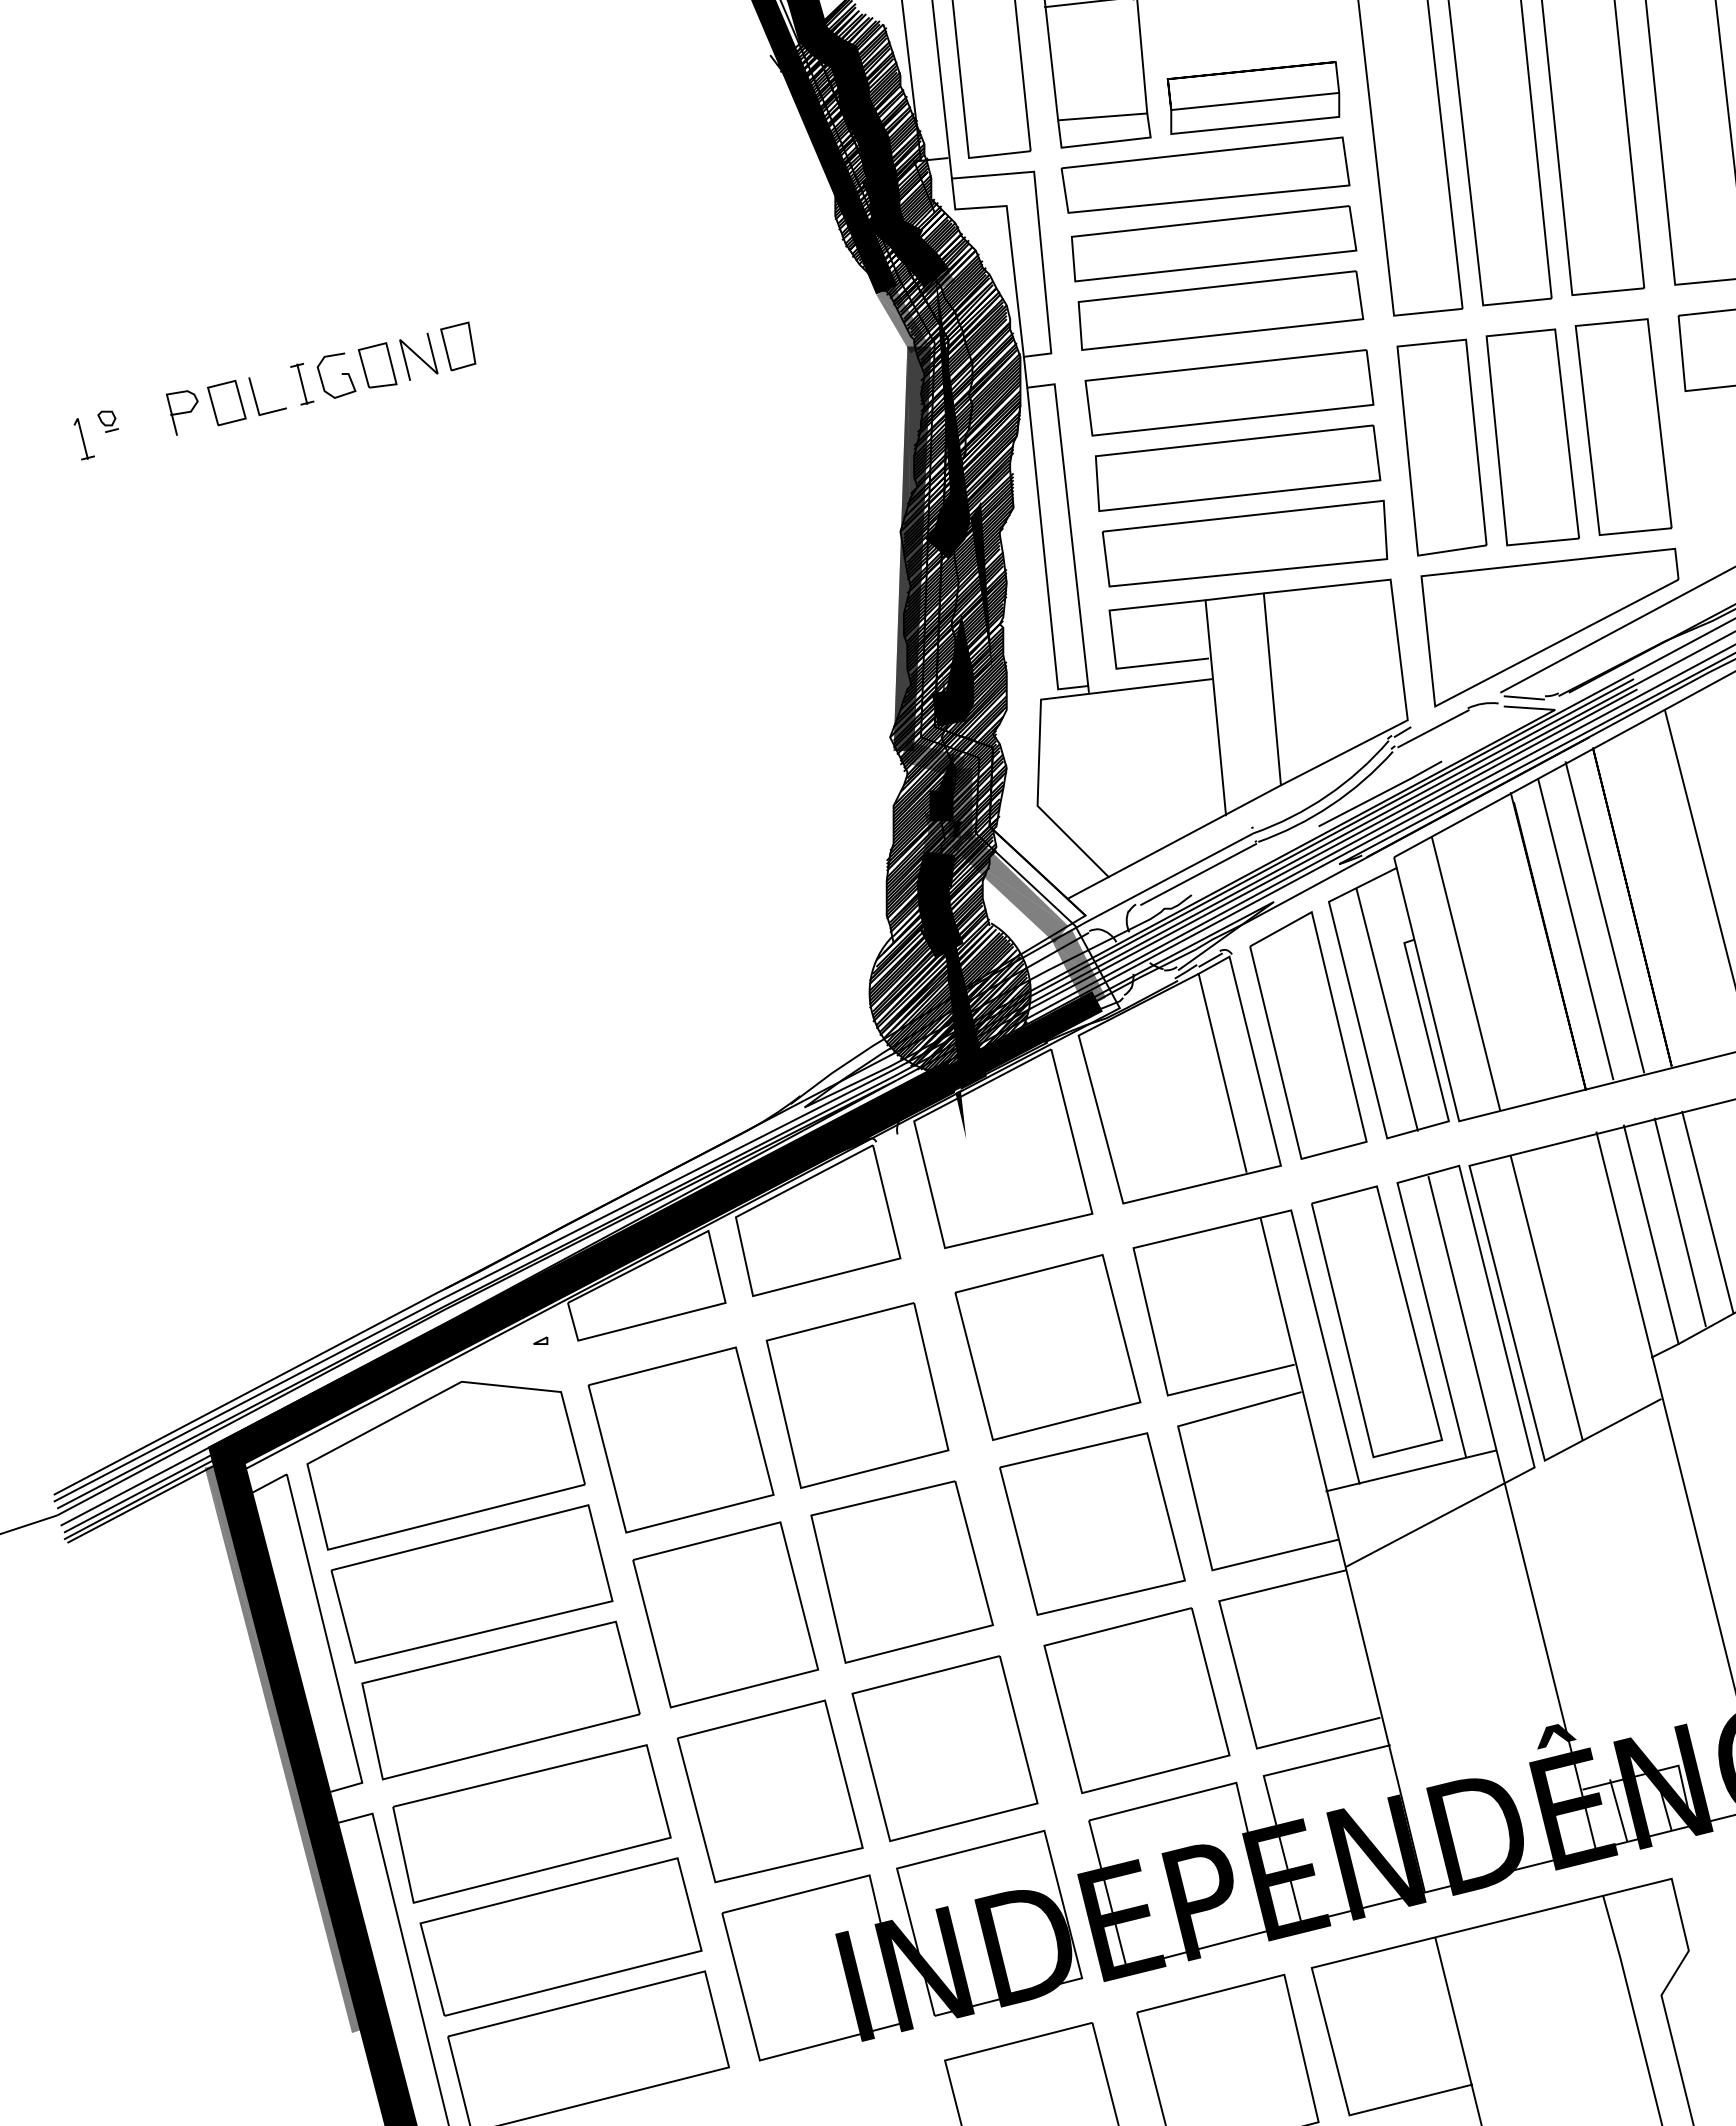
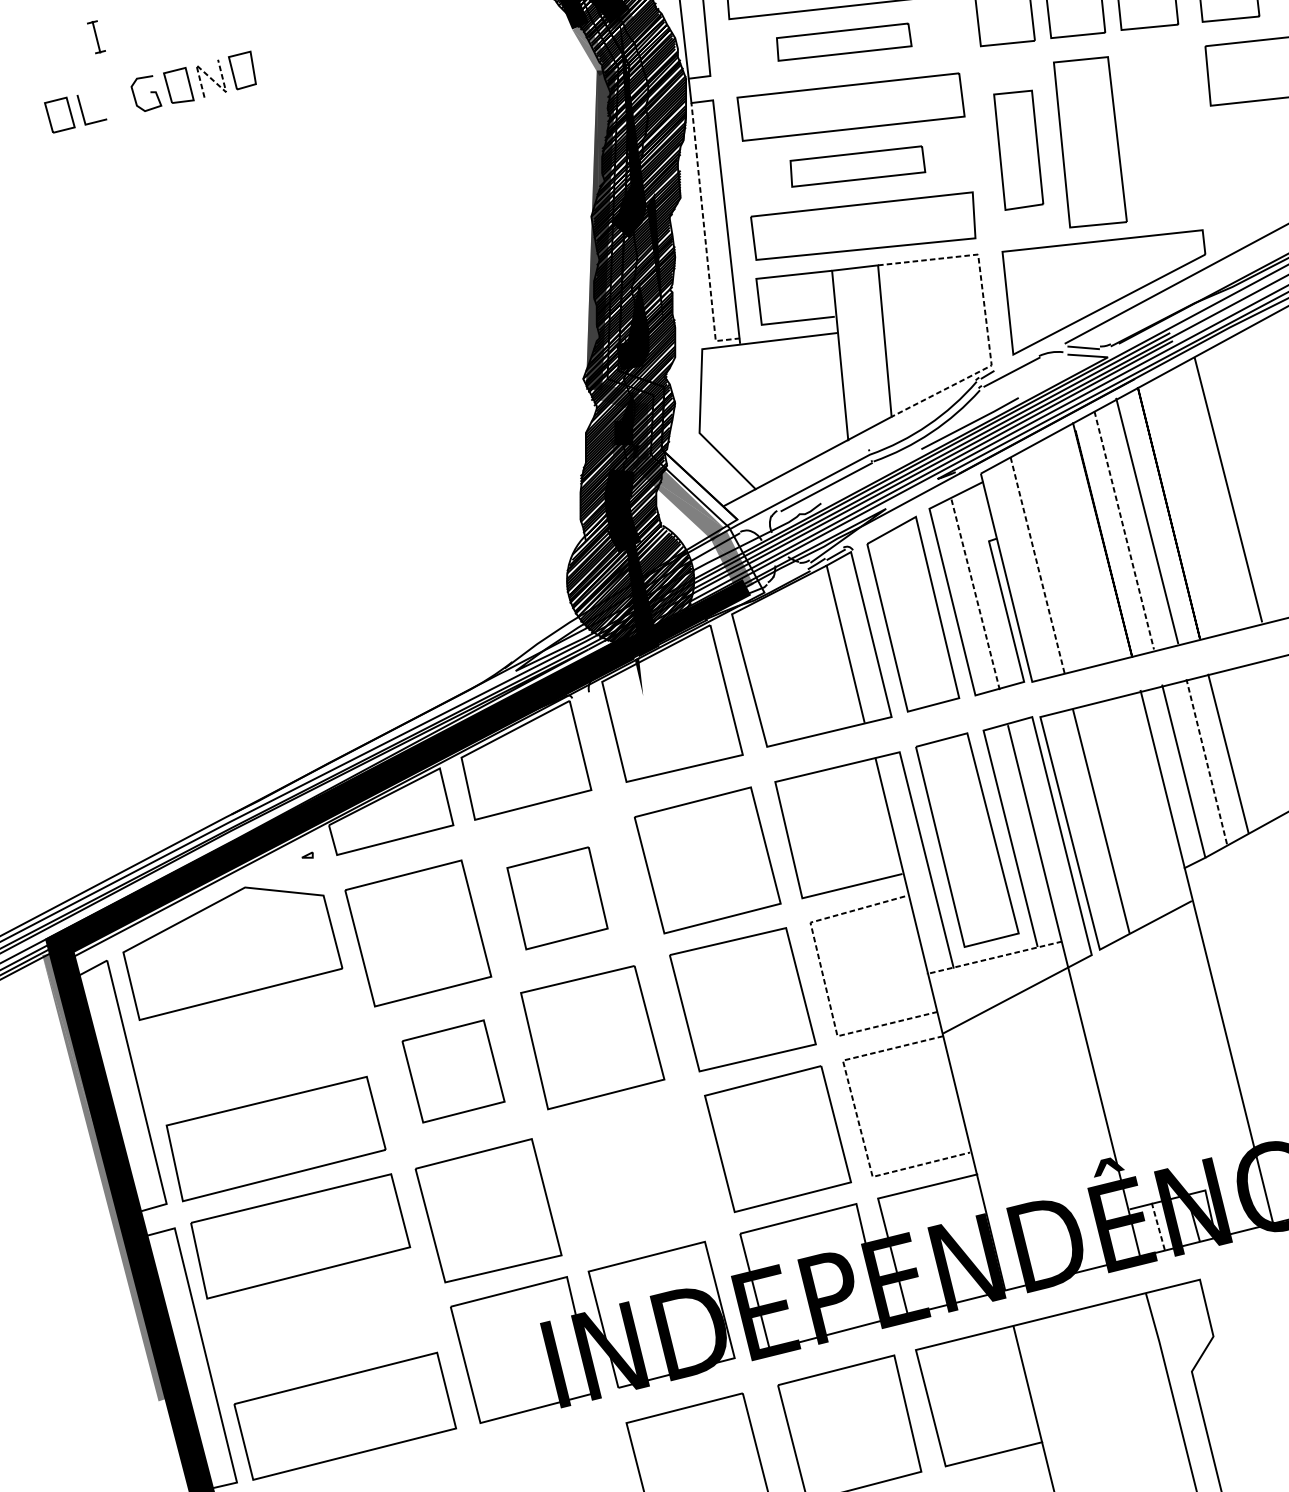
part: (1220, 310) -> (843, 42), size x0.6
line: (419, 357) -> (211, 79), solid -> dashed
part: (302, 384) -> (96, 37), moved
curve: (182, 412) -> (24, 122), removed
part: (1623, 426) -> (1161, 133), removed
part: (1441, 447) -> (1018, 150), size x0.7
part: (1238, 467) -> (858, 166), size x0.6
line: (1044, 554) -> (705, 234), solid -> dashed
line: (1400, 657) -> (985, 315), solid -> dashed
line: (1575, 929) -> (1124, 530), solid -> dashed
line: (1466, 974) -> (1038, 566), solid -> dashed
line: (1387, 1009) -> (975, 593), solid -> dashed
line: (1680, 1222) -> (1206, 761), solid -> dashed
part: (857, 1395) -> (557, 898), size x0.7
line: (1410, 1471) -> (993, 958), solid -> dashed
line: (1195, 1499) -> (824, 980), solid -> dashed
part: (471, 1583) -> (252, 1046), removed
part: (725, 1614) -> (453, 1071), size x0.7
line: (1237, 1673) -> (857, 1117), solid -> dashed
part: (944, 1748) -> (626, 1176), removed
line: (1618, 1809) -> (1157, 1225), solid -> dashed
part: (560, 1936) -> (323, 1325), removed

